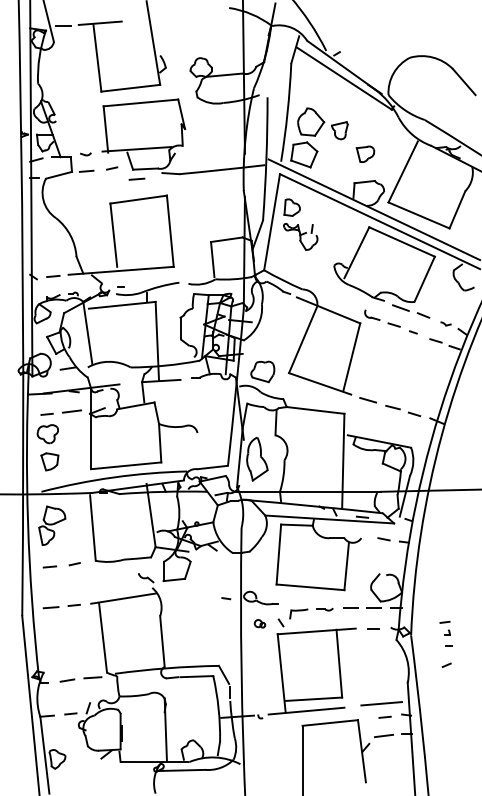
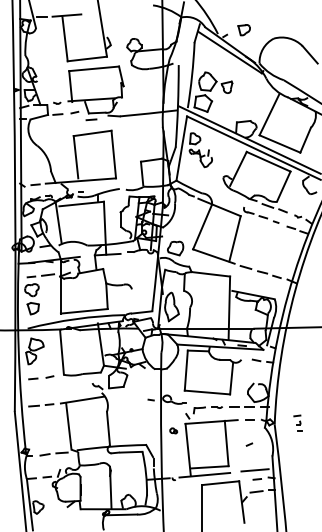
part: (364, 154) -> (243, 30), moved
part: (259, 623) -> (173, 430), moved
line: (446, 665) -> (249, 444), moved

